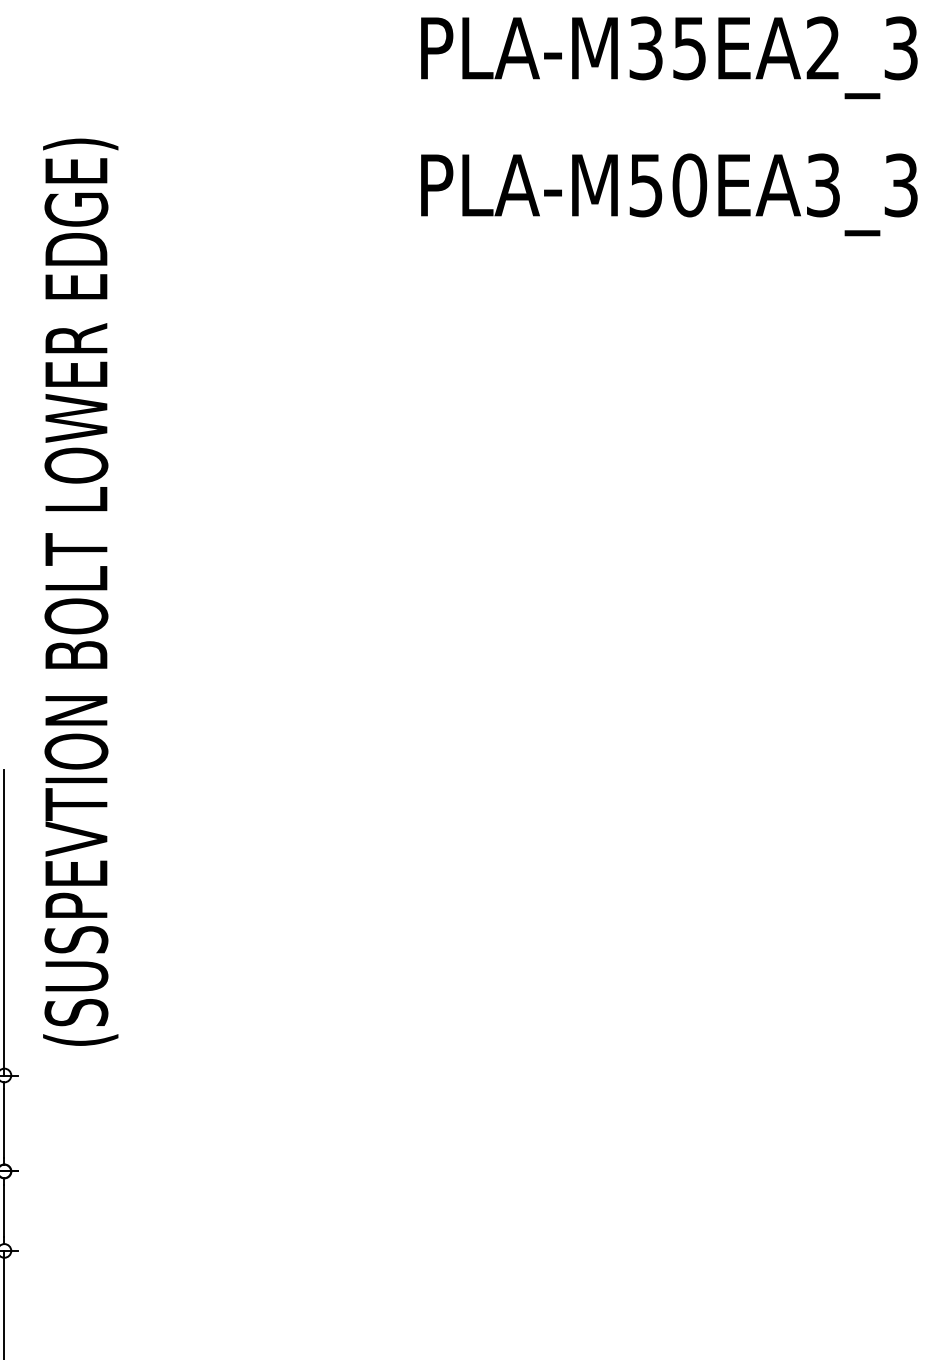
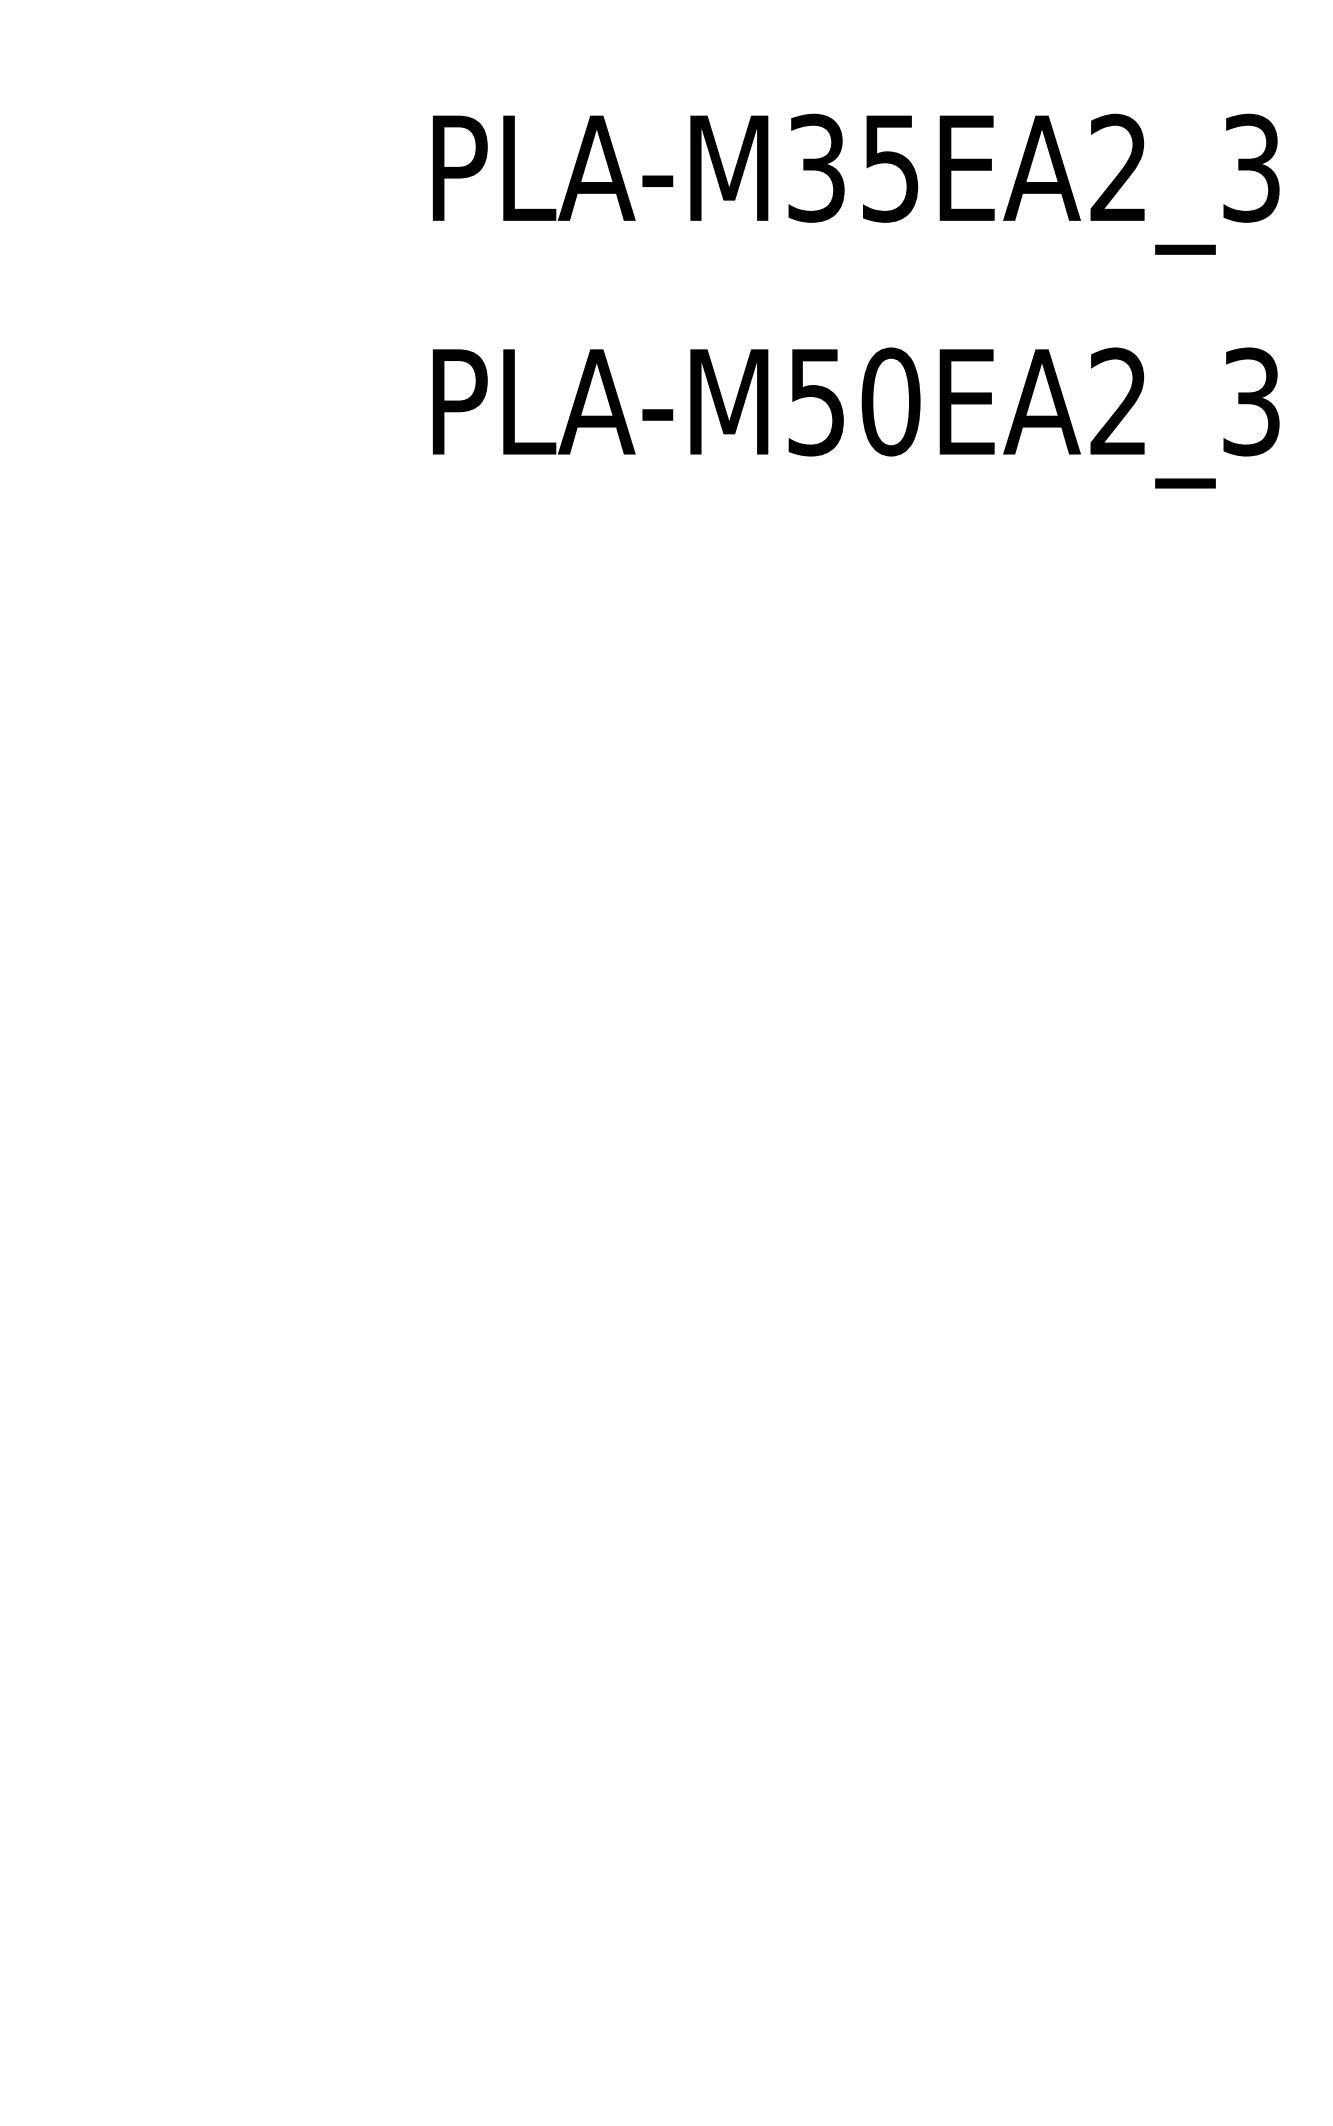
text: (822, 185) -> (1117, 402), PLA-M50EA3_3 -> PLA-M50EA2_3

